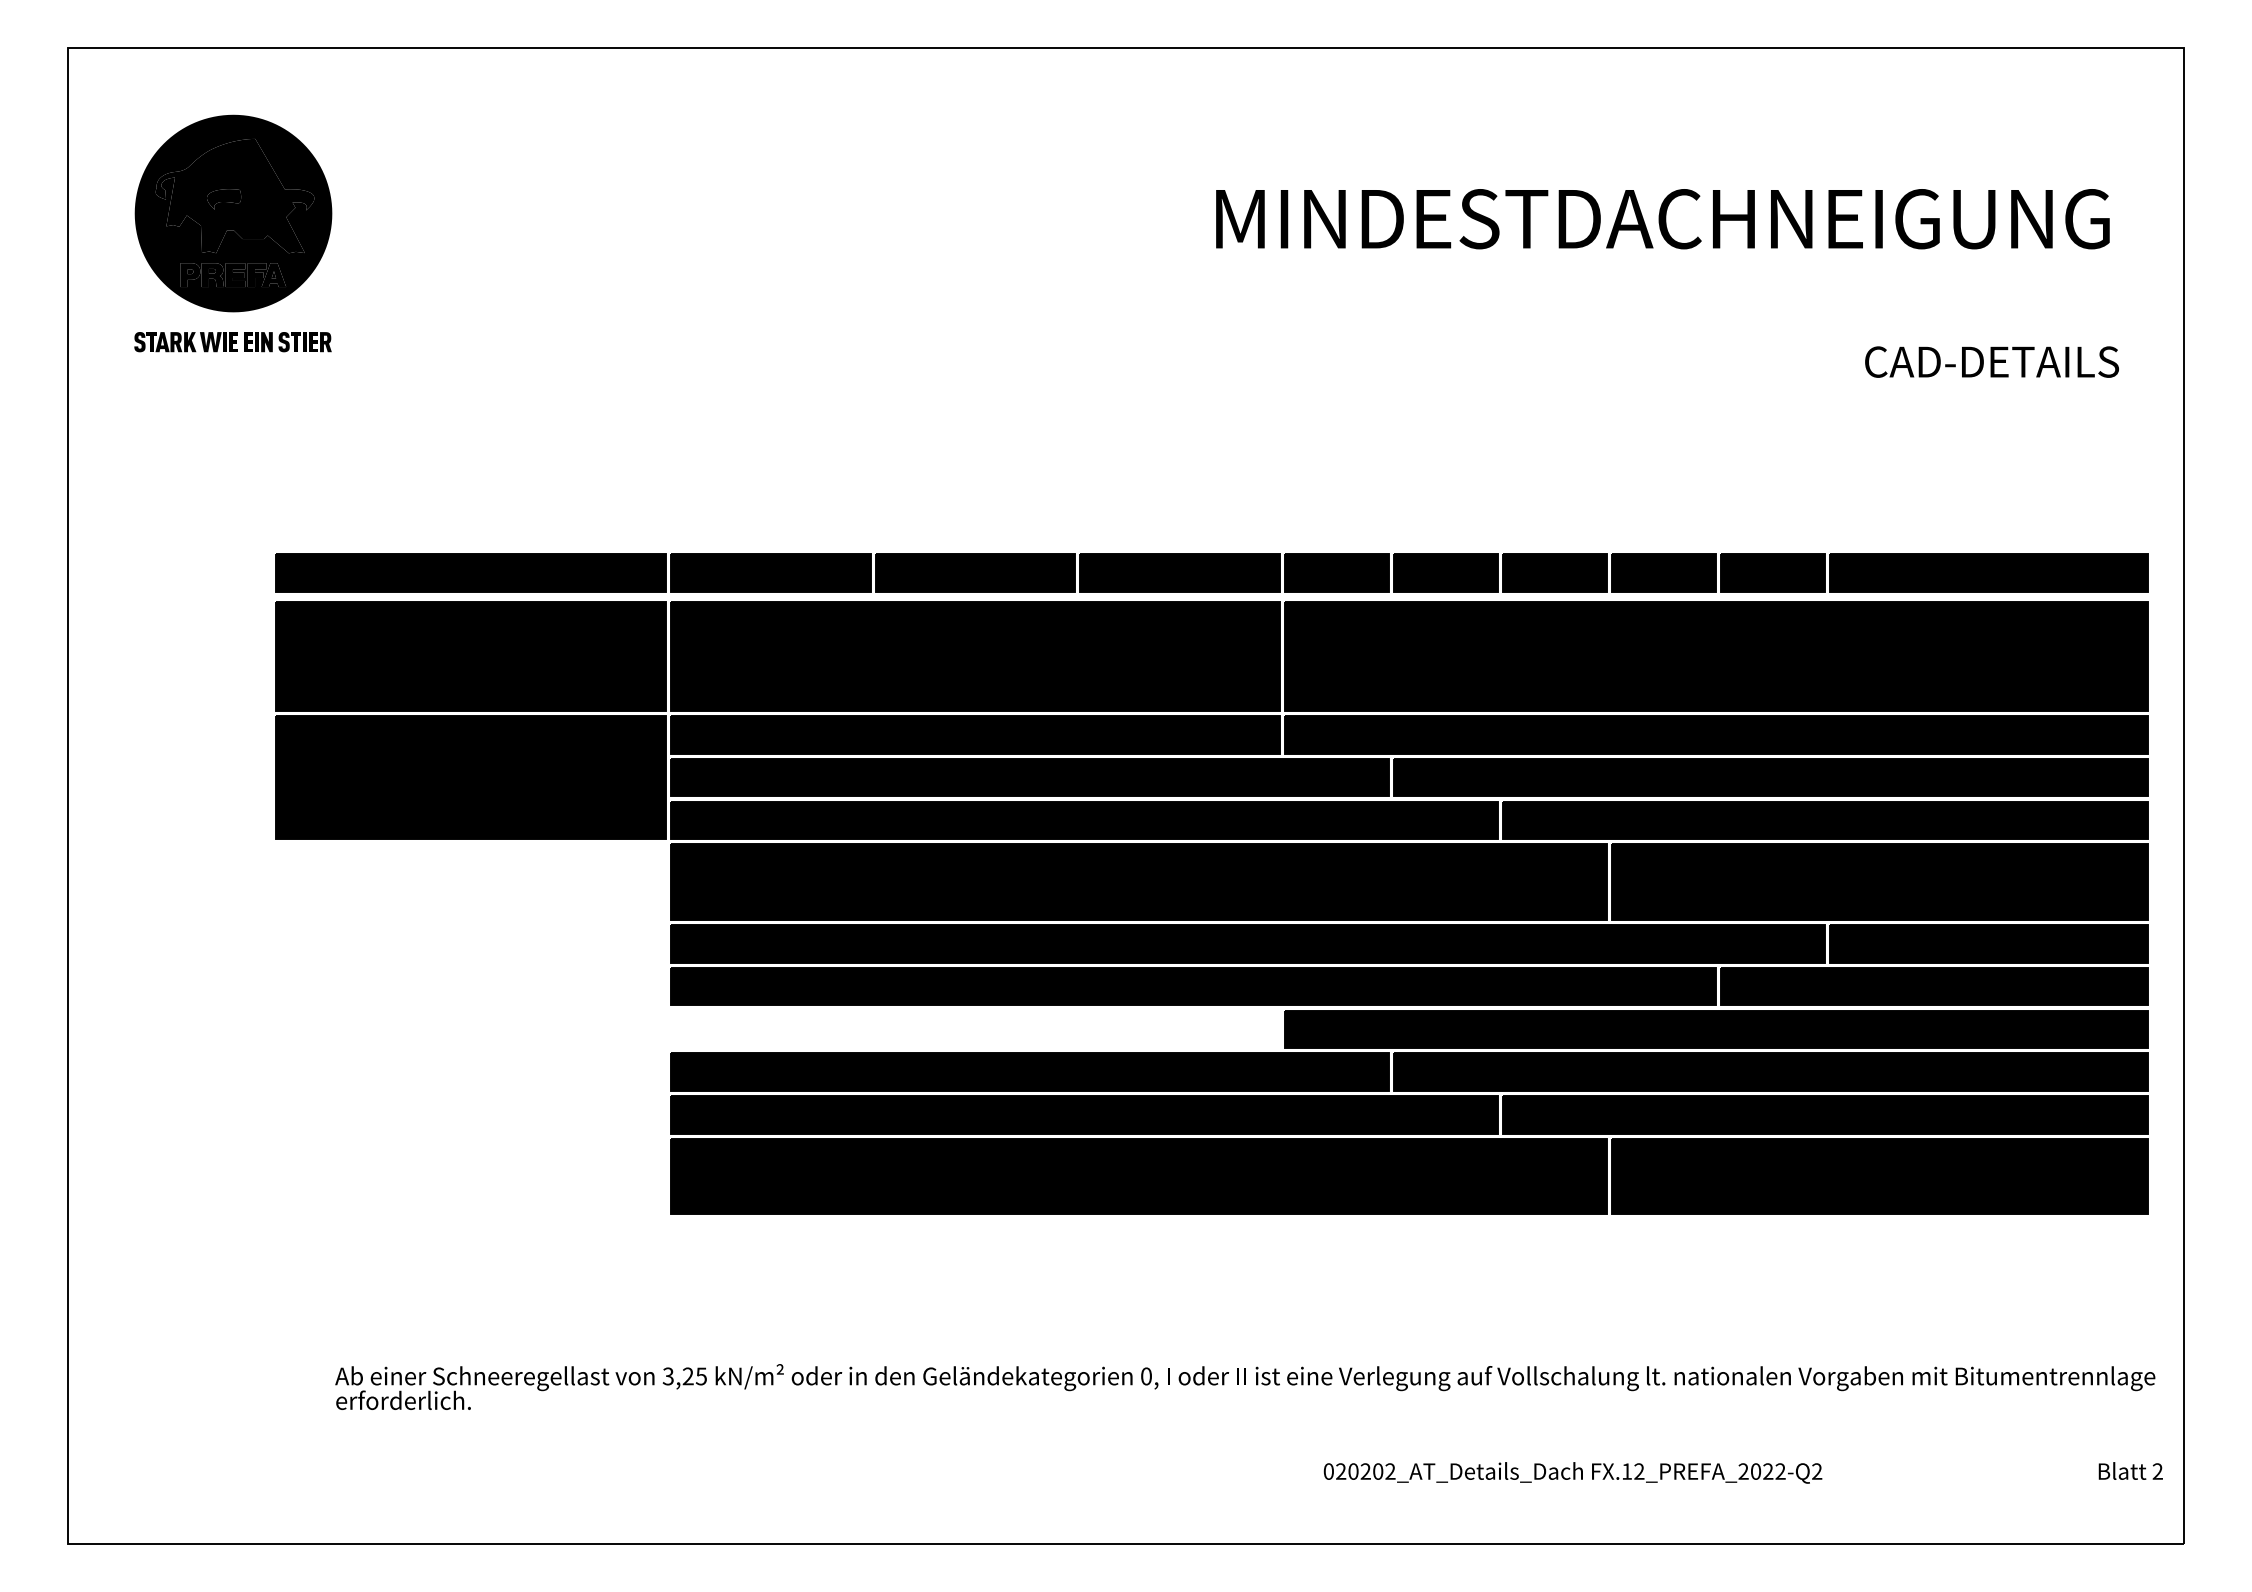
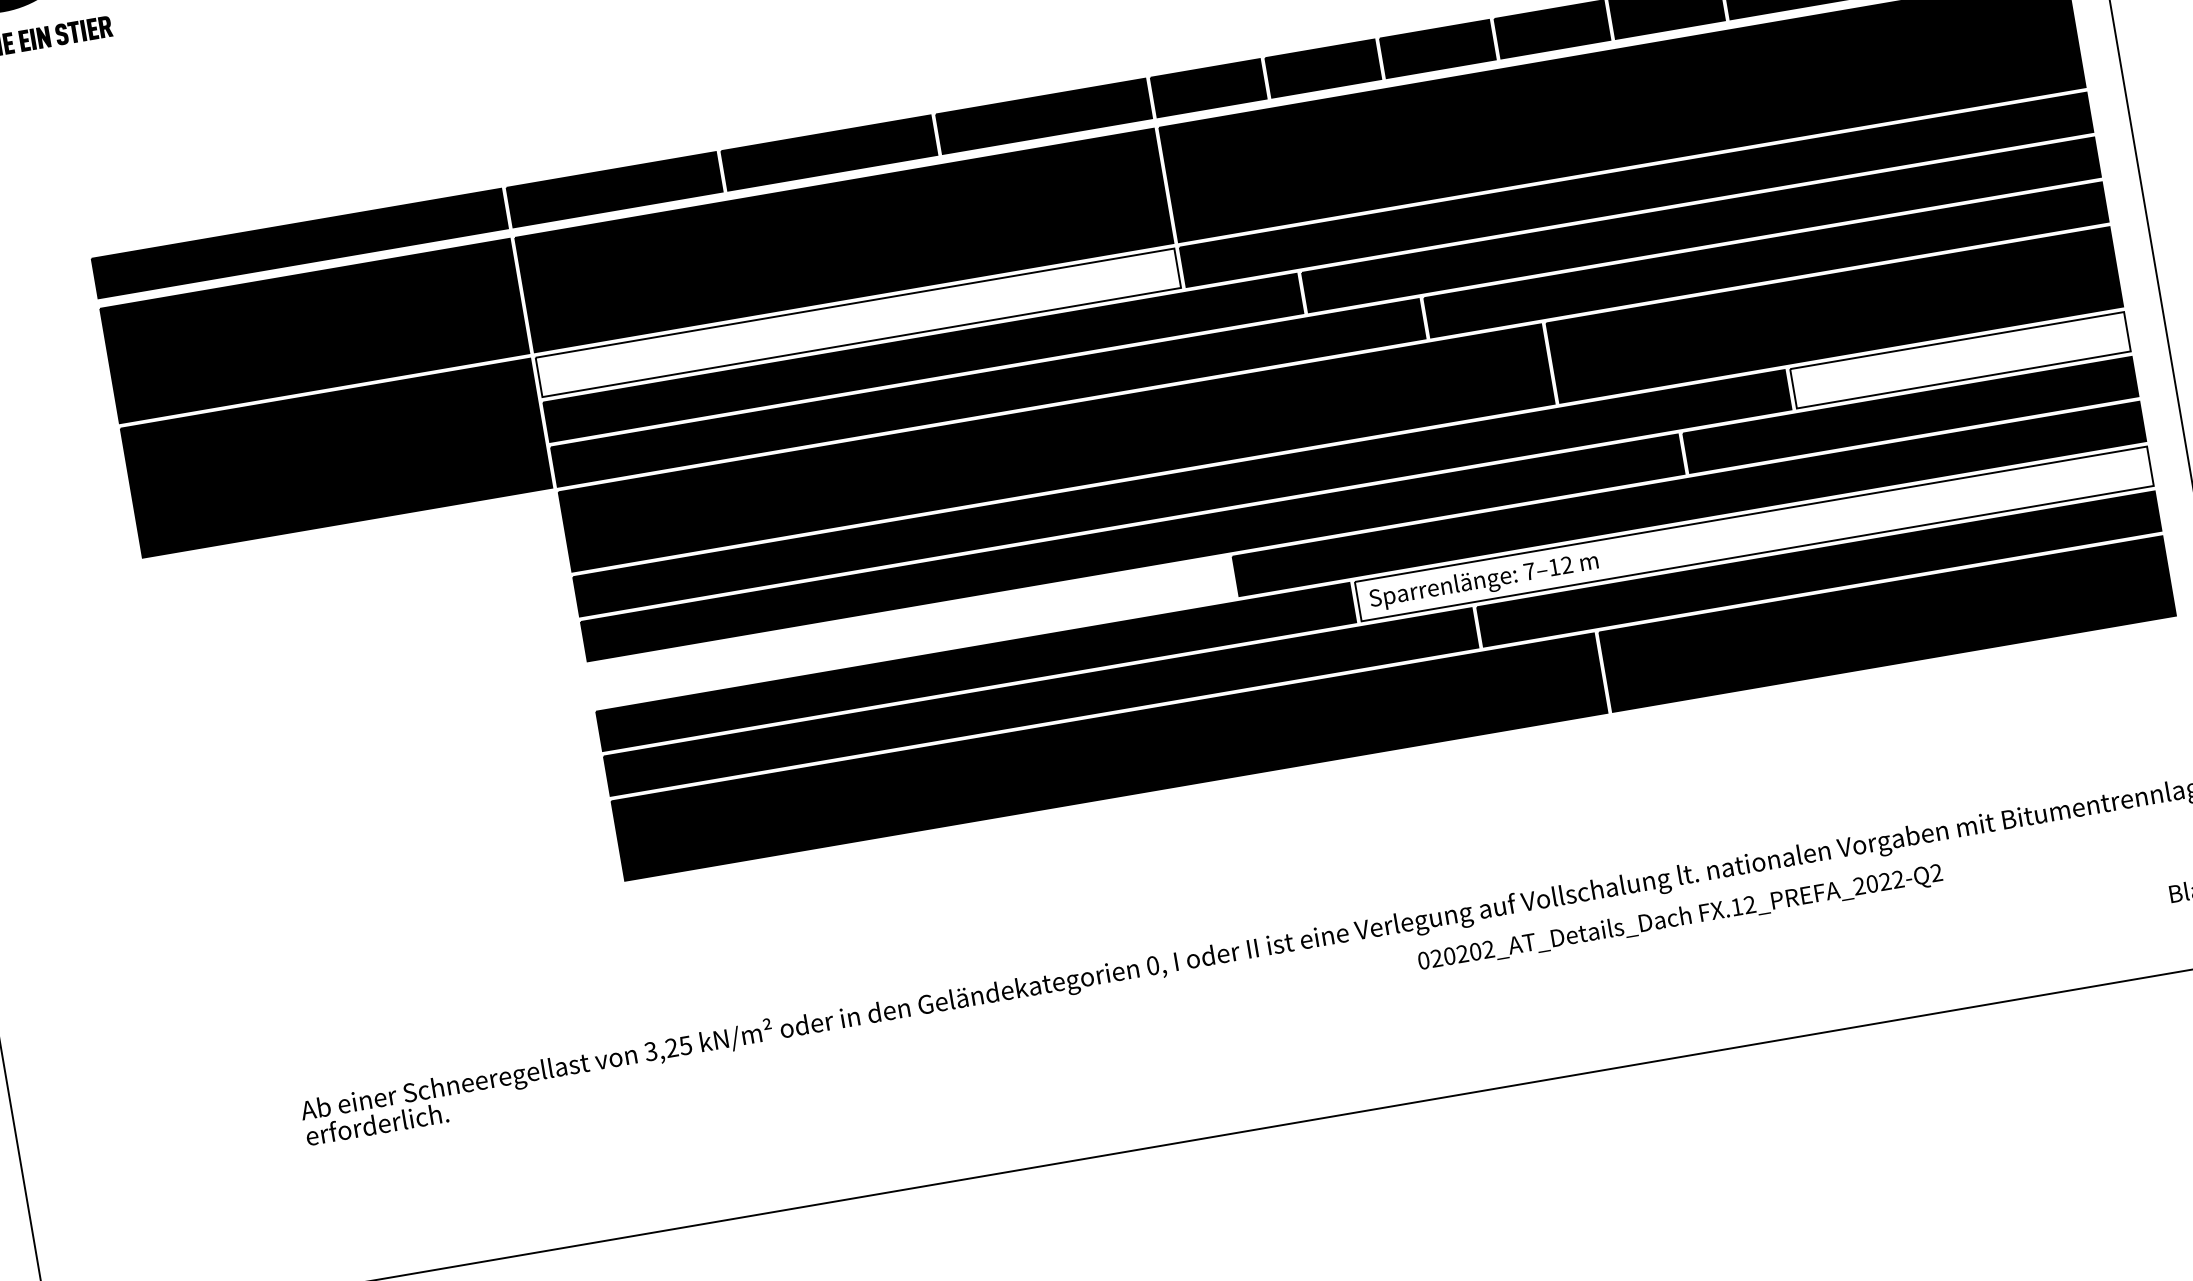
fill: (975, 734) -> (858, 322), removed
fill: (1989, 943) -> (1960, 359), removed
fill: (1770, 1071) -> (1753, 533), removed
text: (1572, 1472) -> (1679, 917), moved

